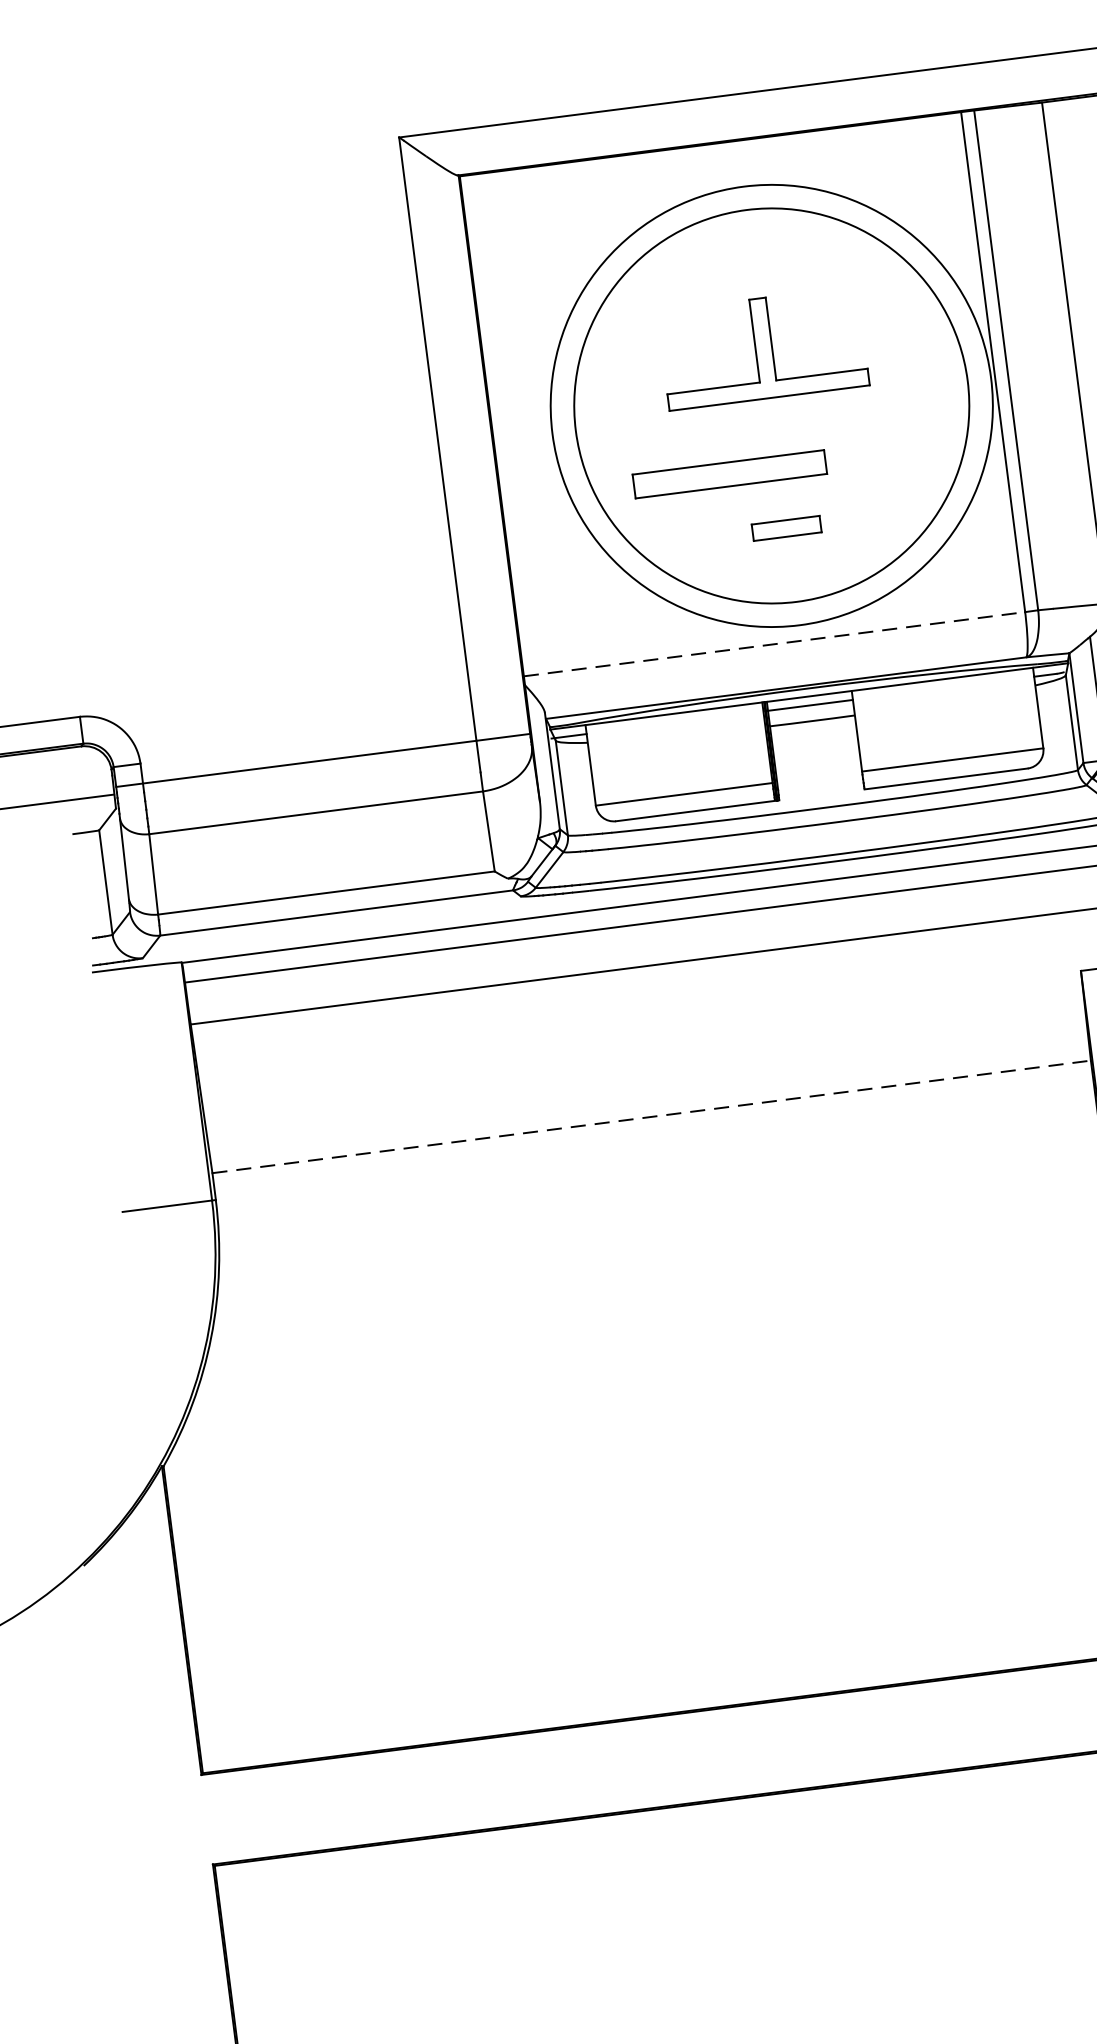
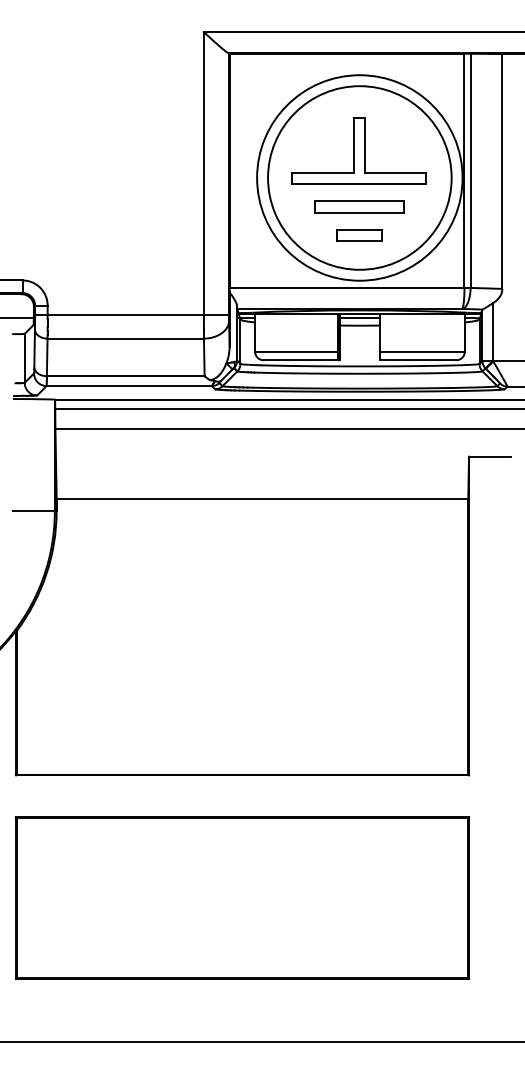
part: (761, 347) -> (358, 150), size x1.43
part: (729, 473) -> (359, 206), moved
part: (786, 528) -> (359, 235), size x1.43
line: (775, 645) -> (347, 288), dashed -> solid
line: (651, 1116) -> (262, 498), dashed -> solid

